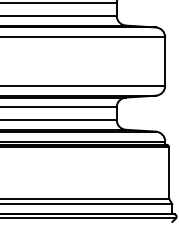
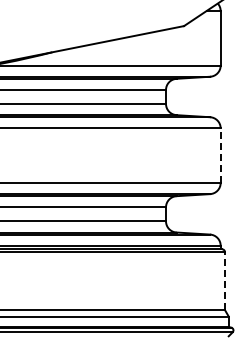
line: (165, 61) -> (220, 155), solid -> dashed
line: (168, 173) -> (224, 281), solid -> dashed

